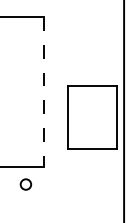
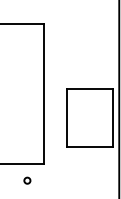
line: (44, 91) -> (44, 93), dashed -> solid
circle: (25, 184) -> (26, 180), size x0.62

